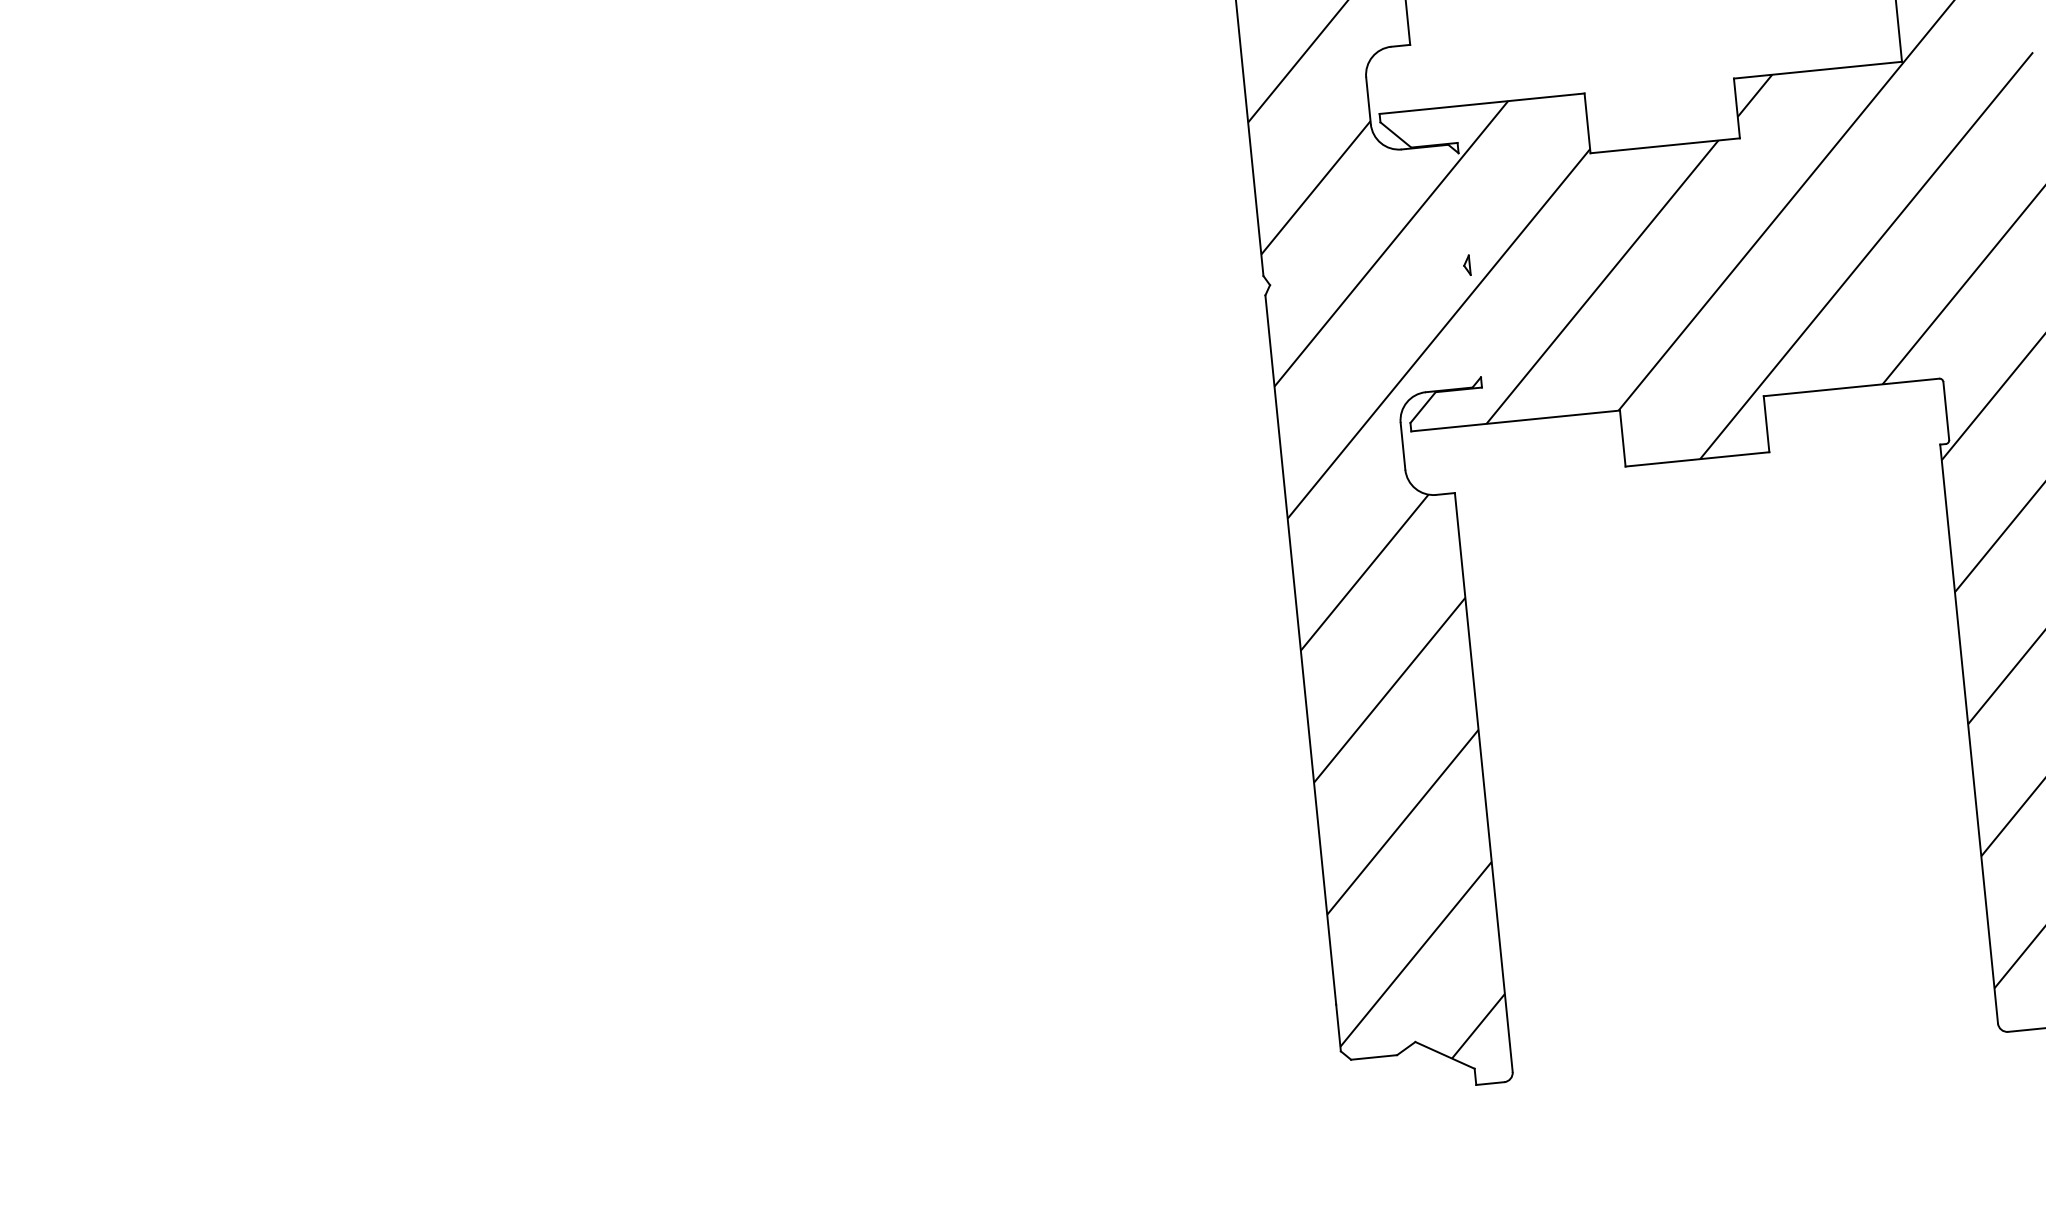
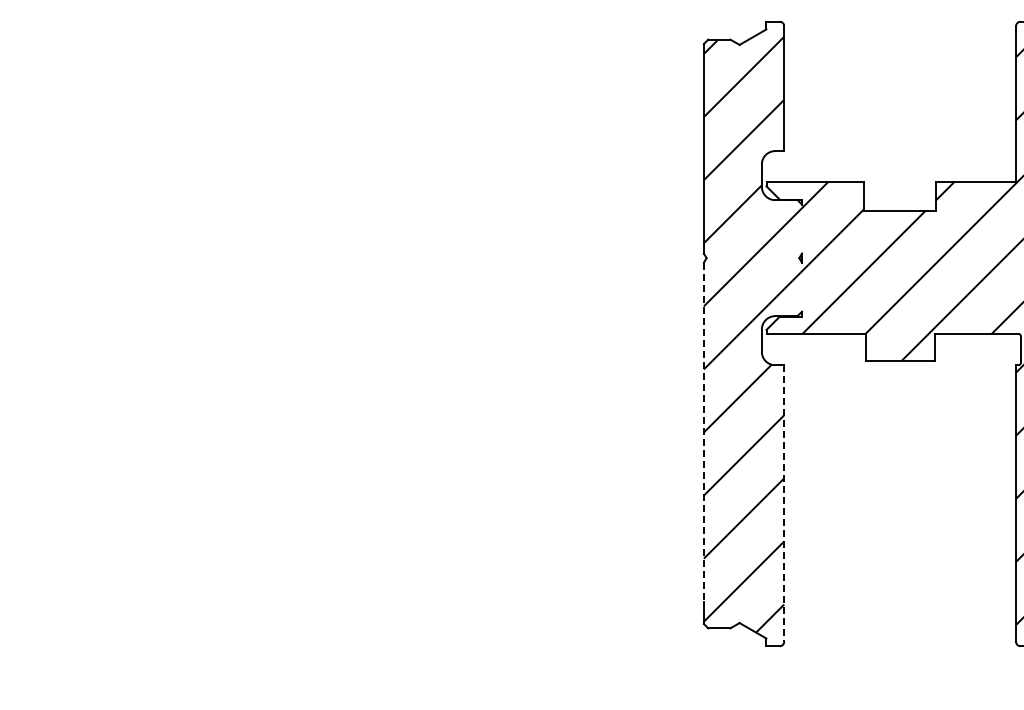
line: (1300, 650) -> (703, 432), solid -> dashed
line: (1484, 784) -> (784, 504), solid -> dashed

